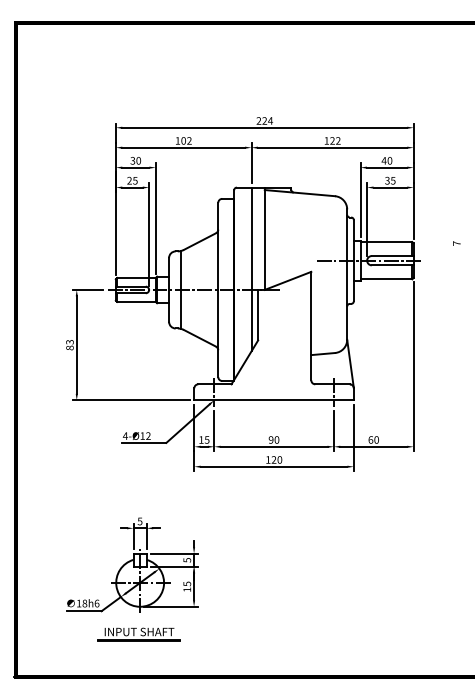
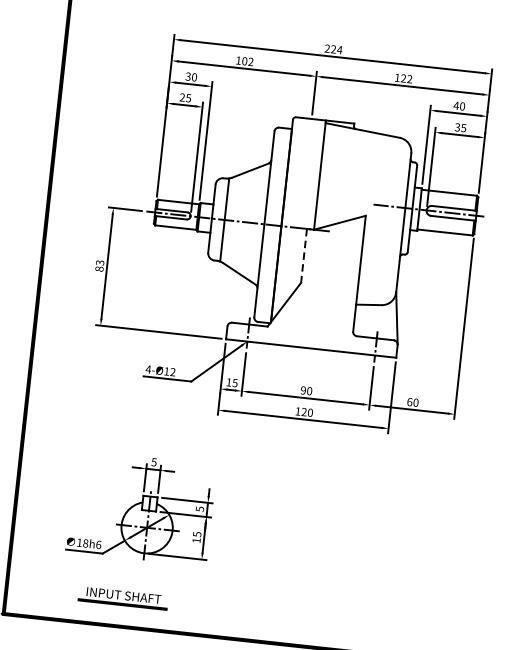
line: (251, 269) -> (302, 206), removed
line: (258, 315) -> (304, 256), solid -> dashed
part: (138, 634) -> (122, 598), moved

